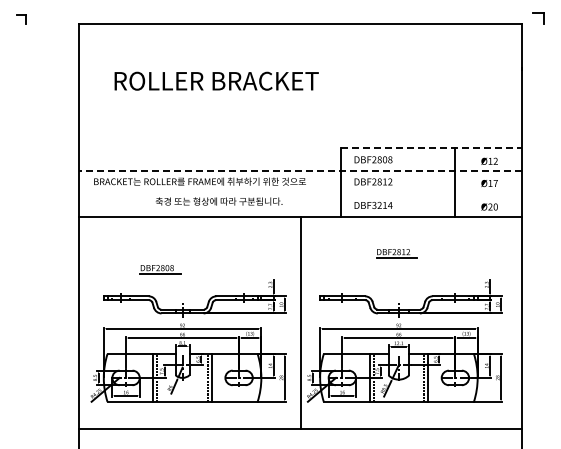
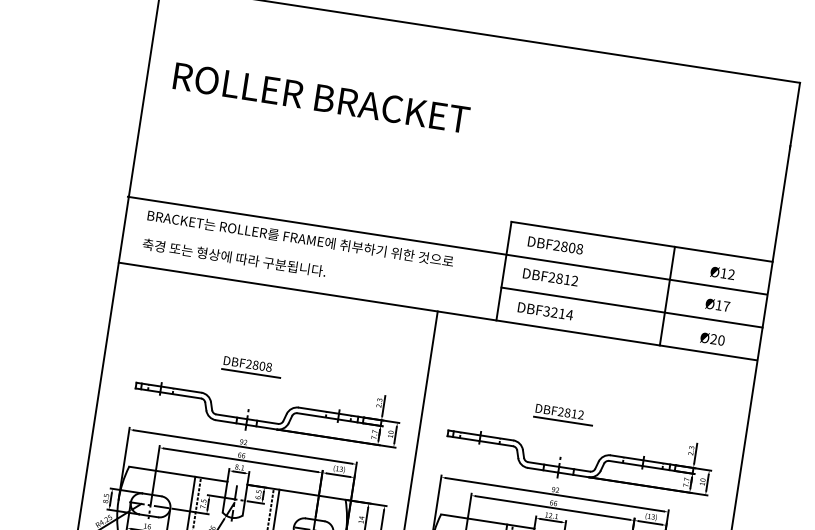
text: (216, 80) -> (321, 96), moved
line: (431, 148) -> (641, 241), dashed -> solid
line: (299, 171) -> (446, 245), dashed -> solid
line: (431, 193) -> (631, 306), added
text: (218, 201) -> (233, 257), moved
part: (396, 253) -> (563, 414), moved
part: (160, 269) -> (252, 366), moved

